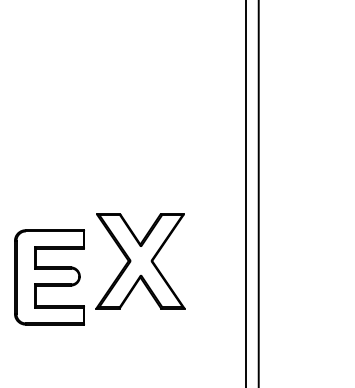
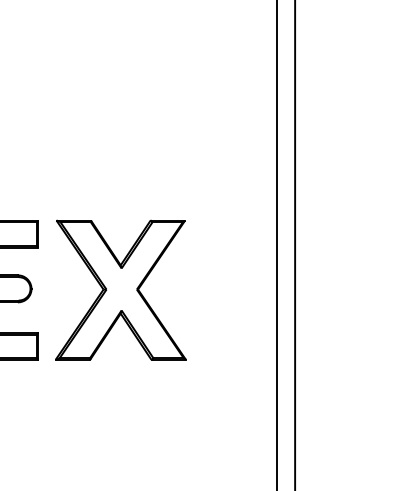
part: (140, 261) -> (120, 290), moved

